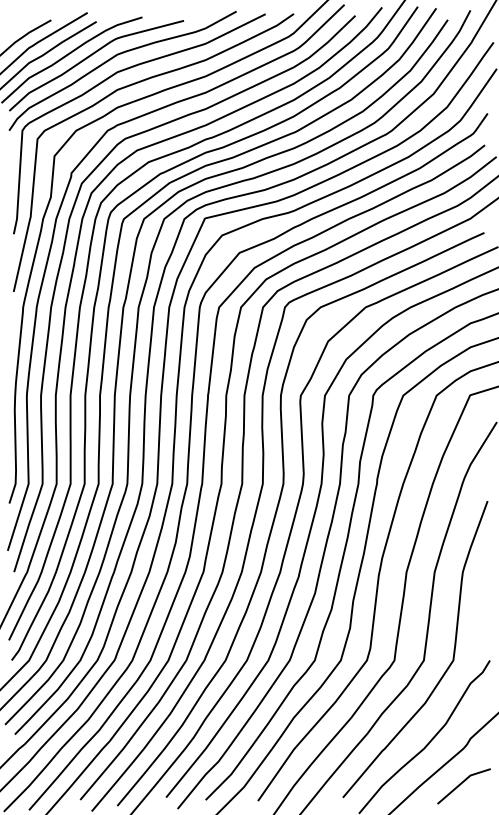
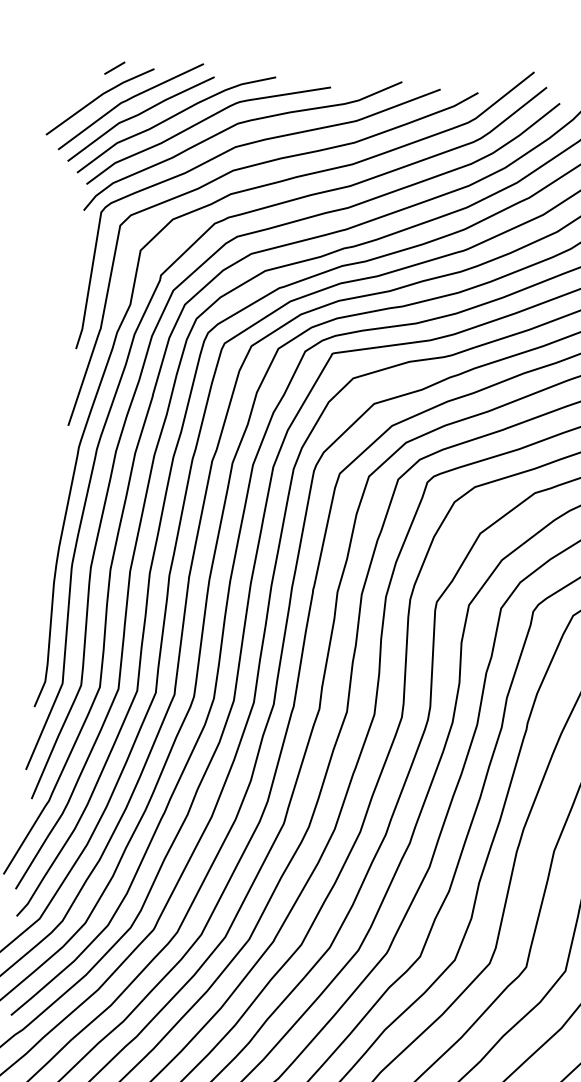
line: (21, 22) -> (114, 68), added

